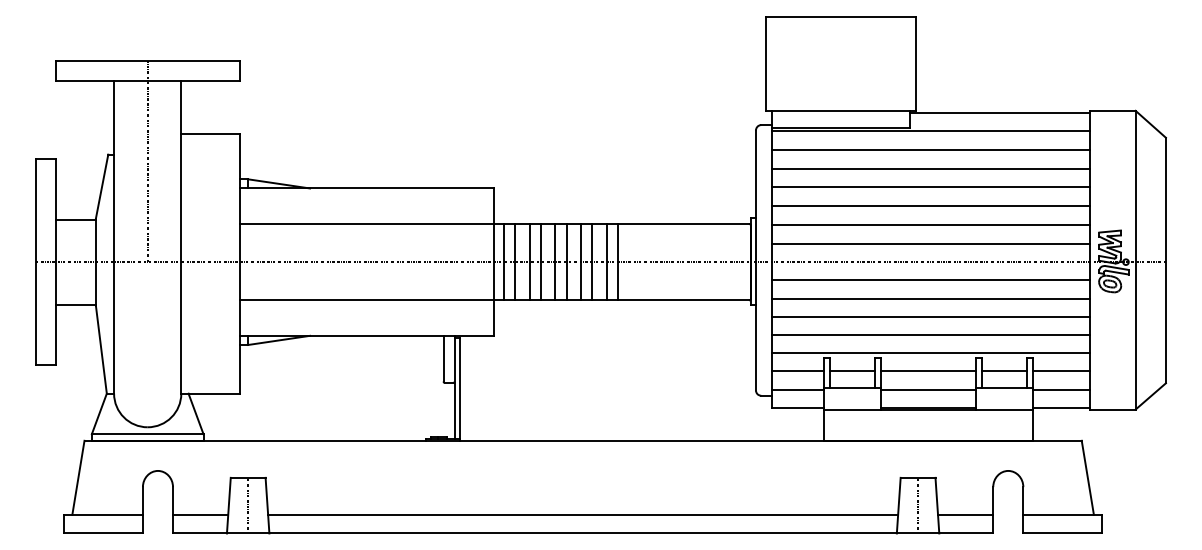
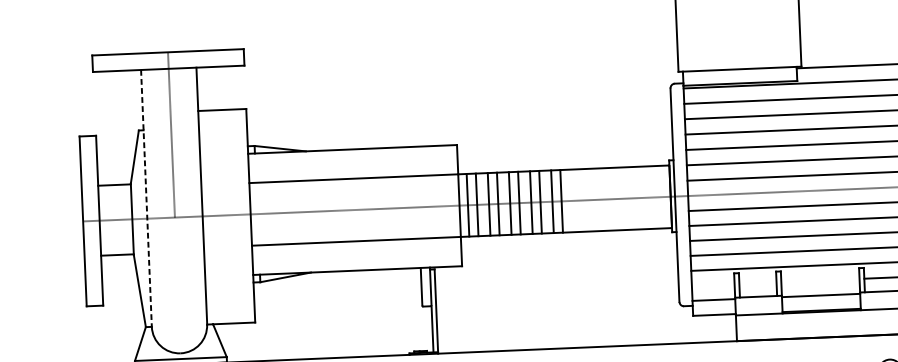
line: (114, 237) -> (146, 198), solid -> dashed
line: (797, 371) -> (713, 285), removed
line: (851, 371) -> (757, 283), removed
line: (927, 371) -> (819, 280), removed

